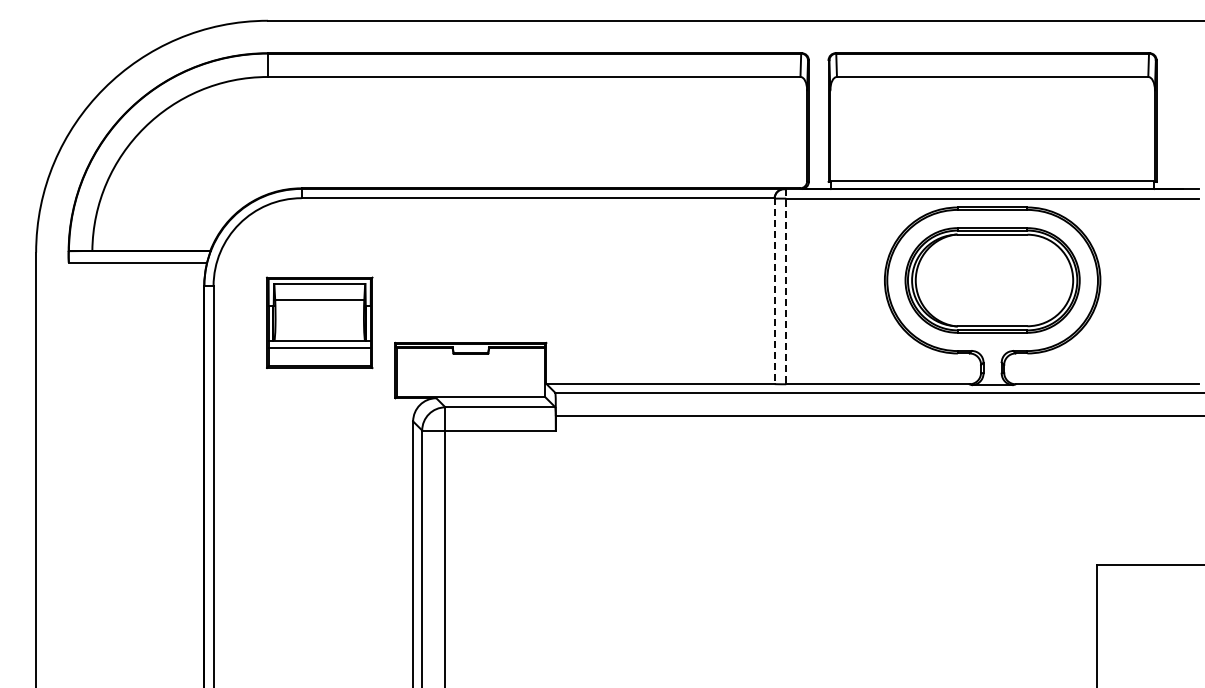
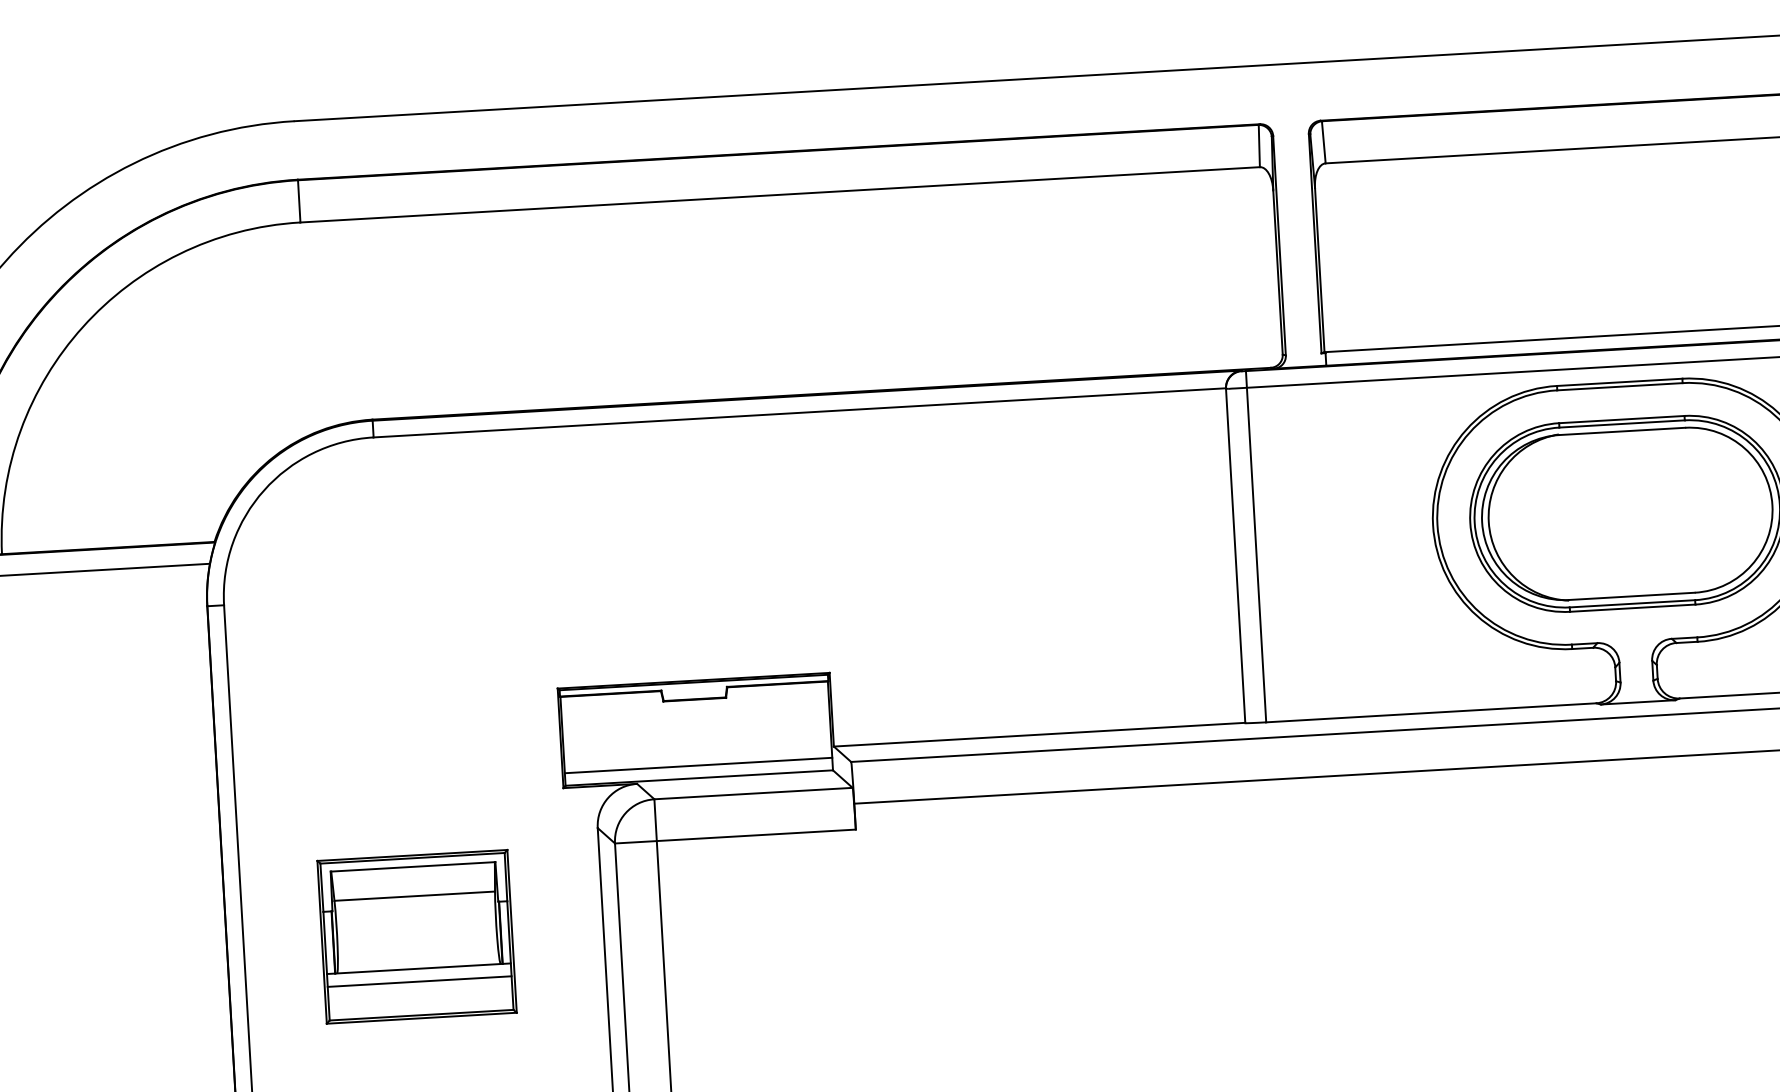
line: (786, 287) -> (1256, 547), dashed -> solid
line: (774, 291) -> (1235, 556), dashed -> solid
part: (319, 322) -> (416, 936), moved
line: (470, 390) -> (697, 766), added

